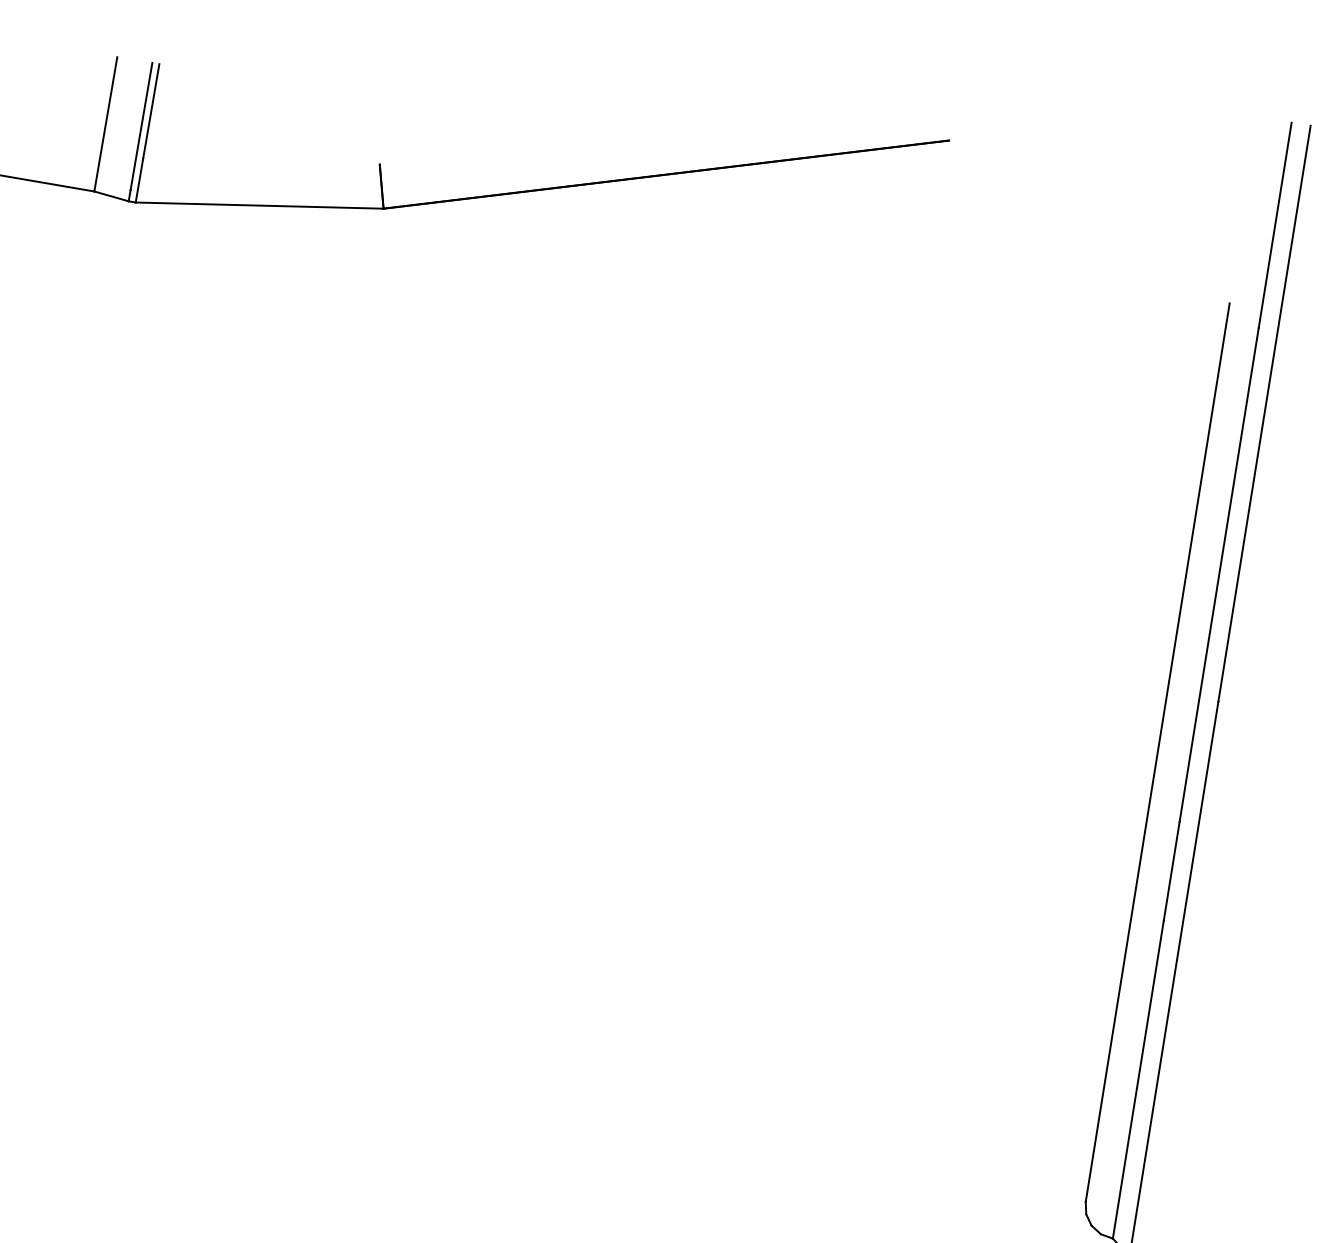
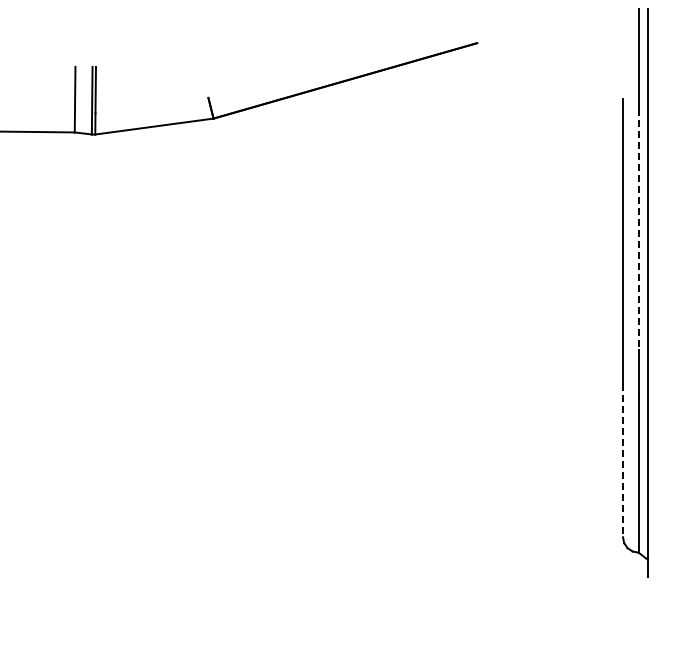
line: (1218, 575) -> (638, 229), solid -> dashed
line: (1111, 1046) -> (623, 461), solid -> dashed

